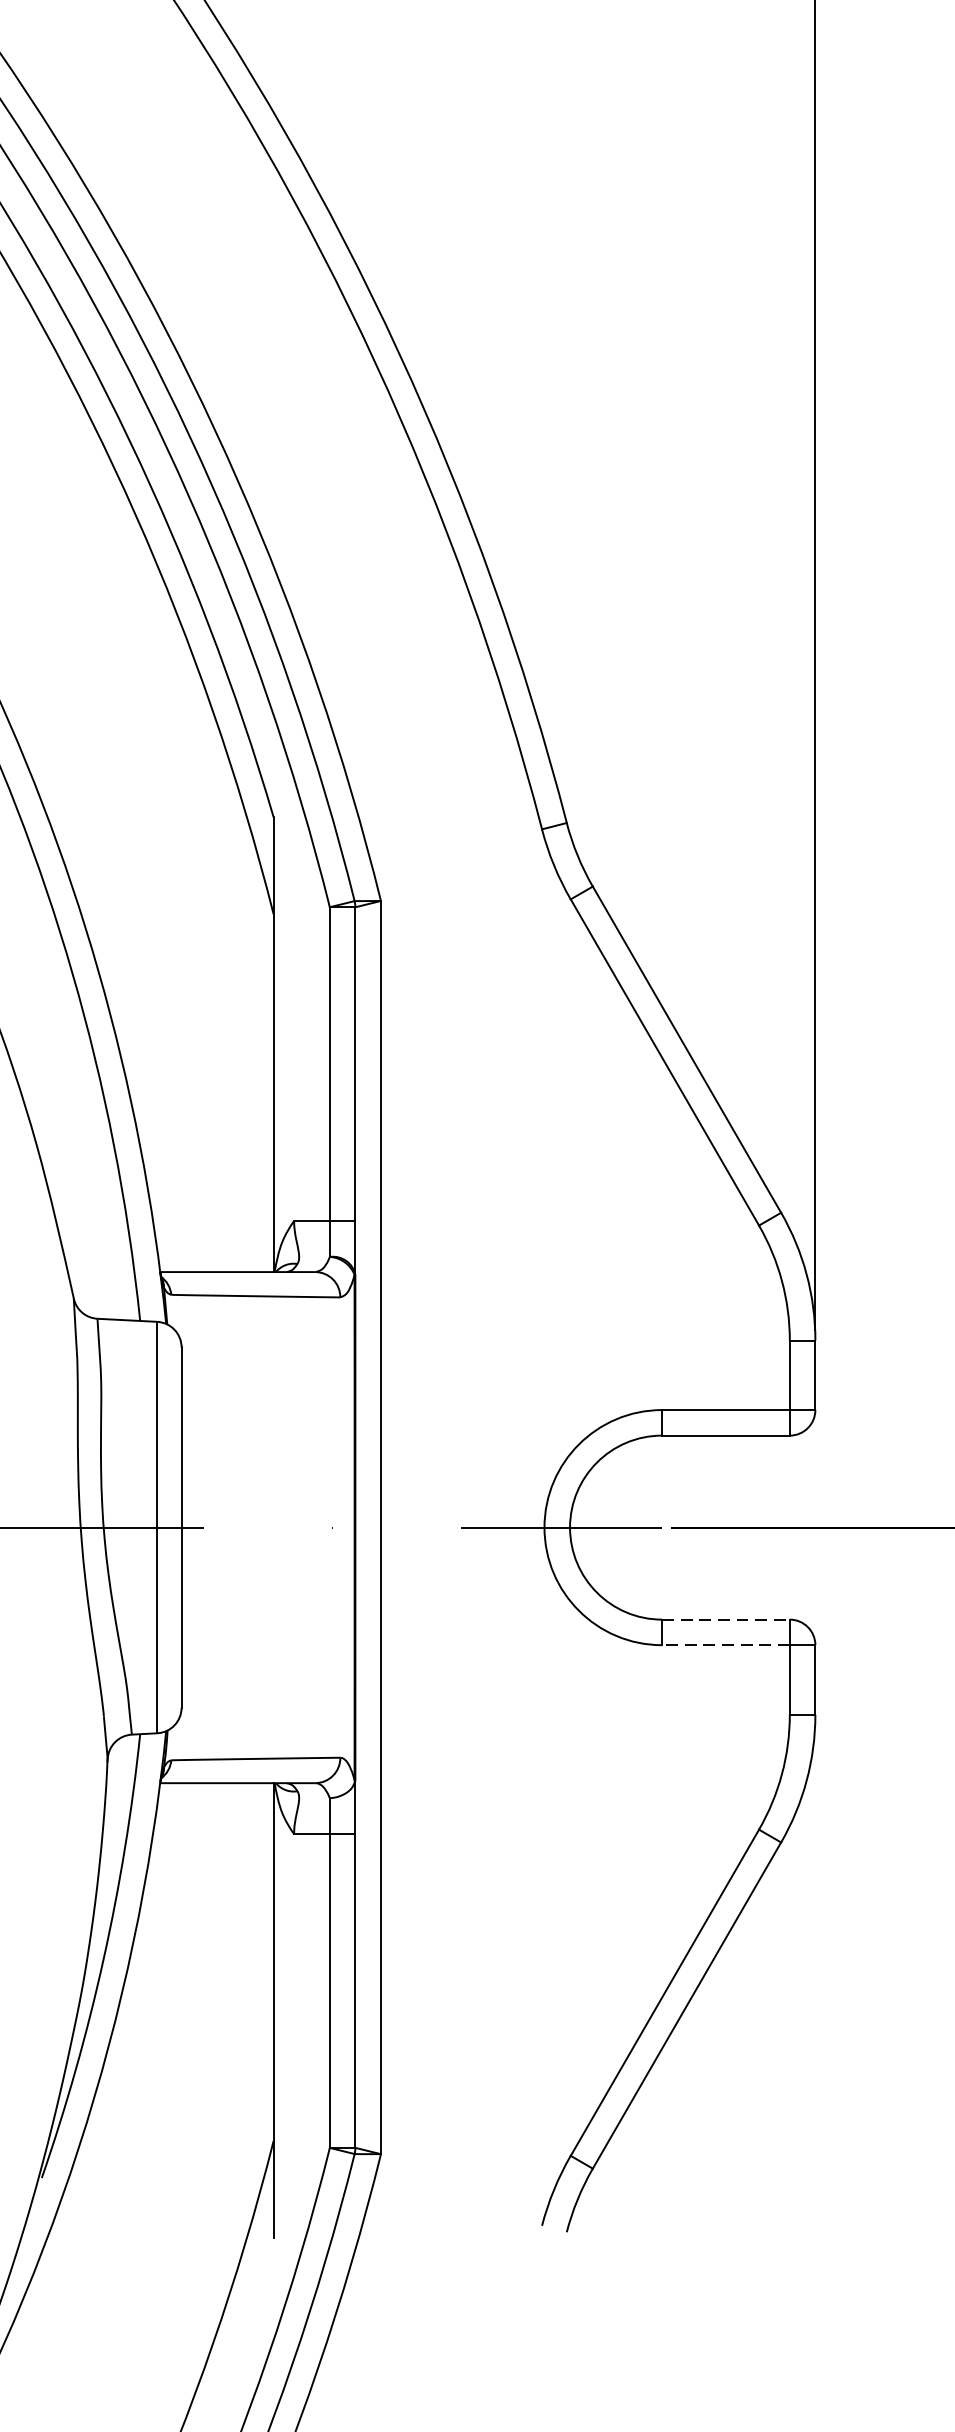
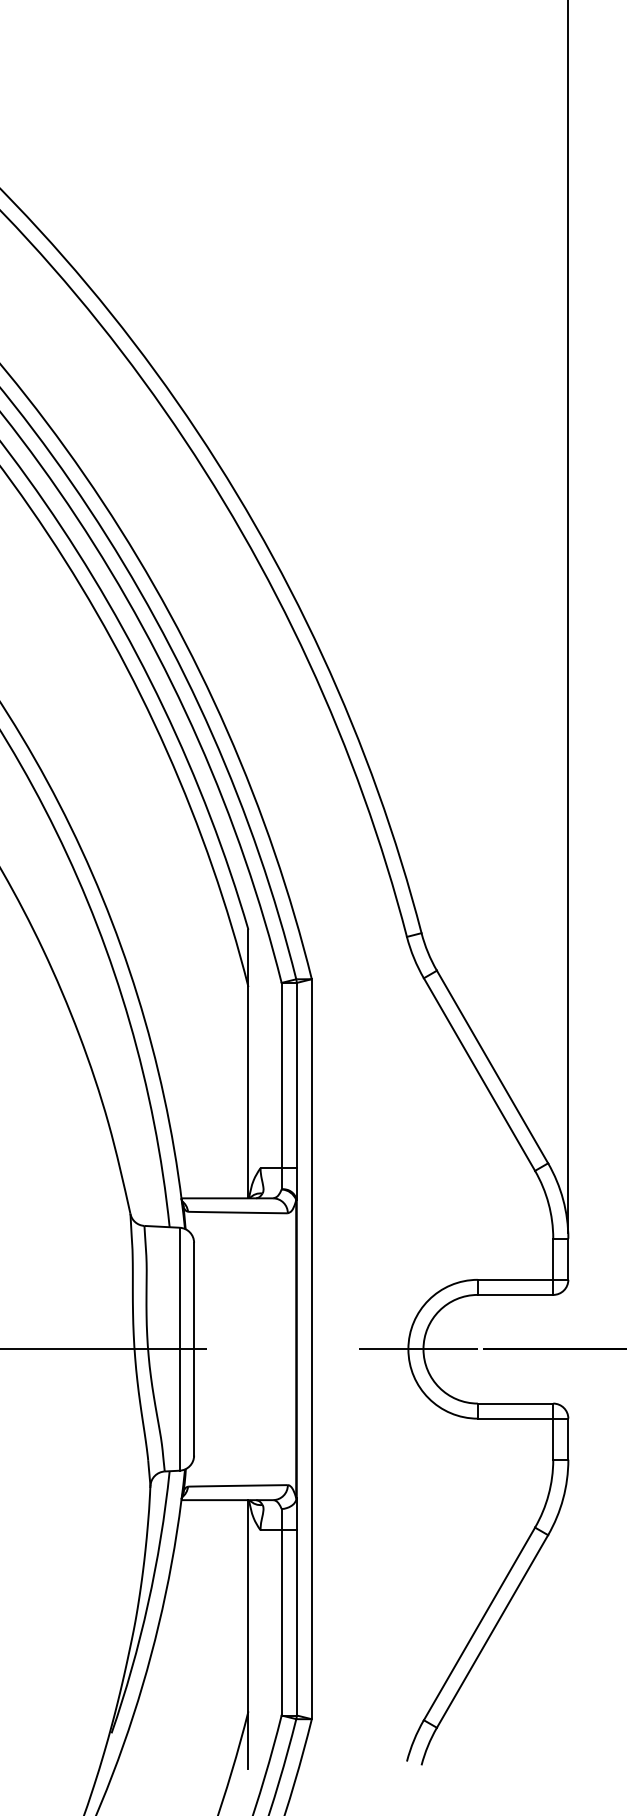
line: (725, 1619) -> (515, 1403), dashed -> solid
line: (725, 1644) -> (515, 1418), dashed -> solid

